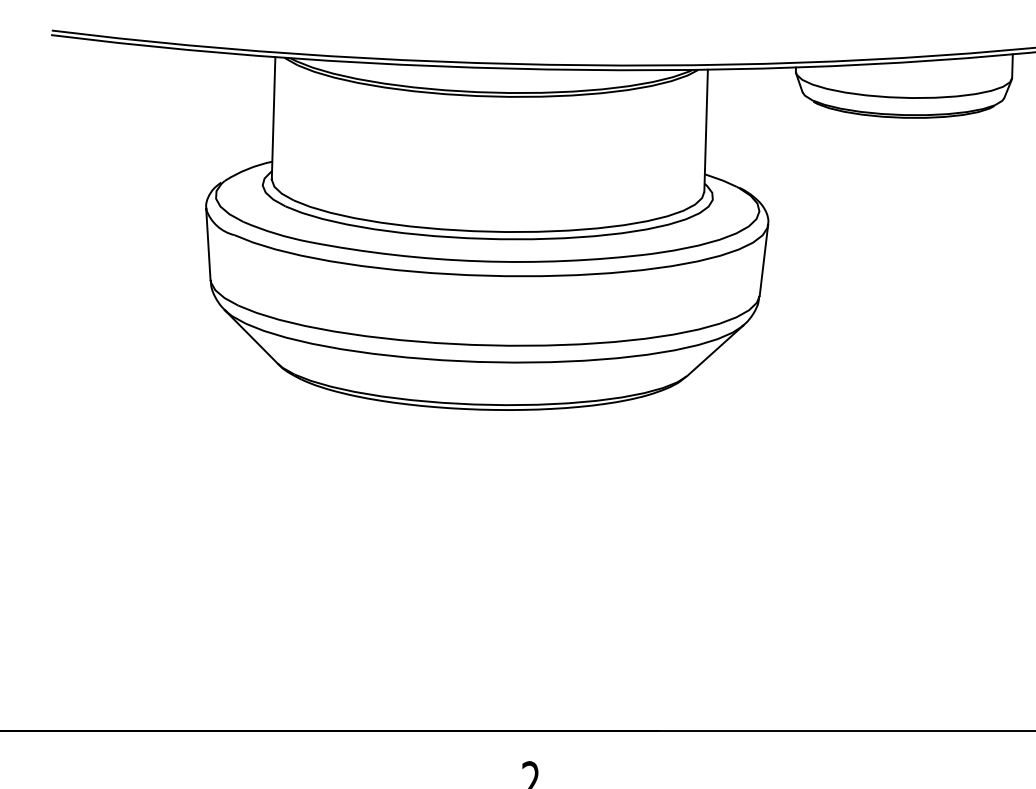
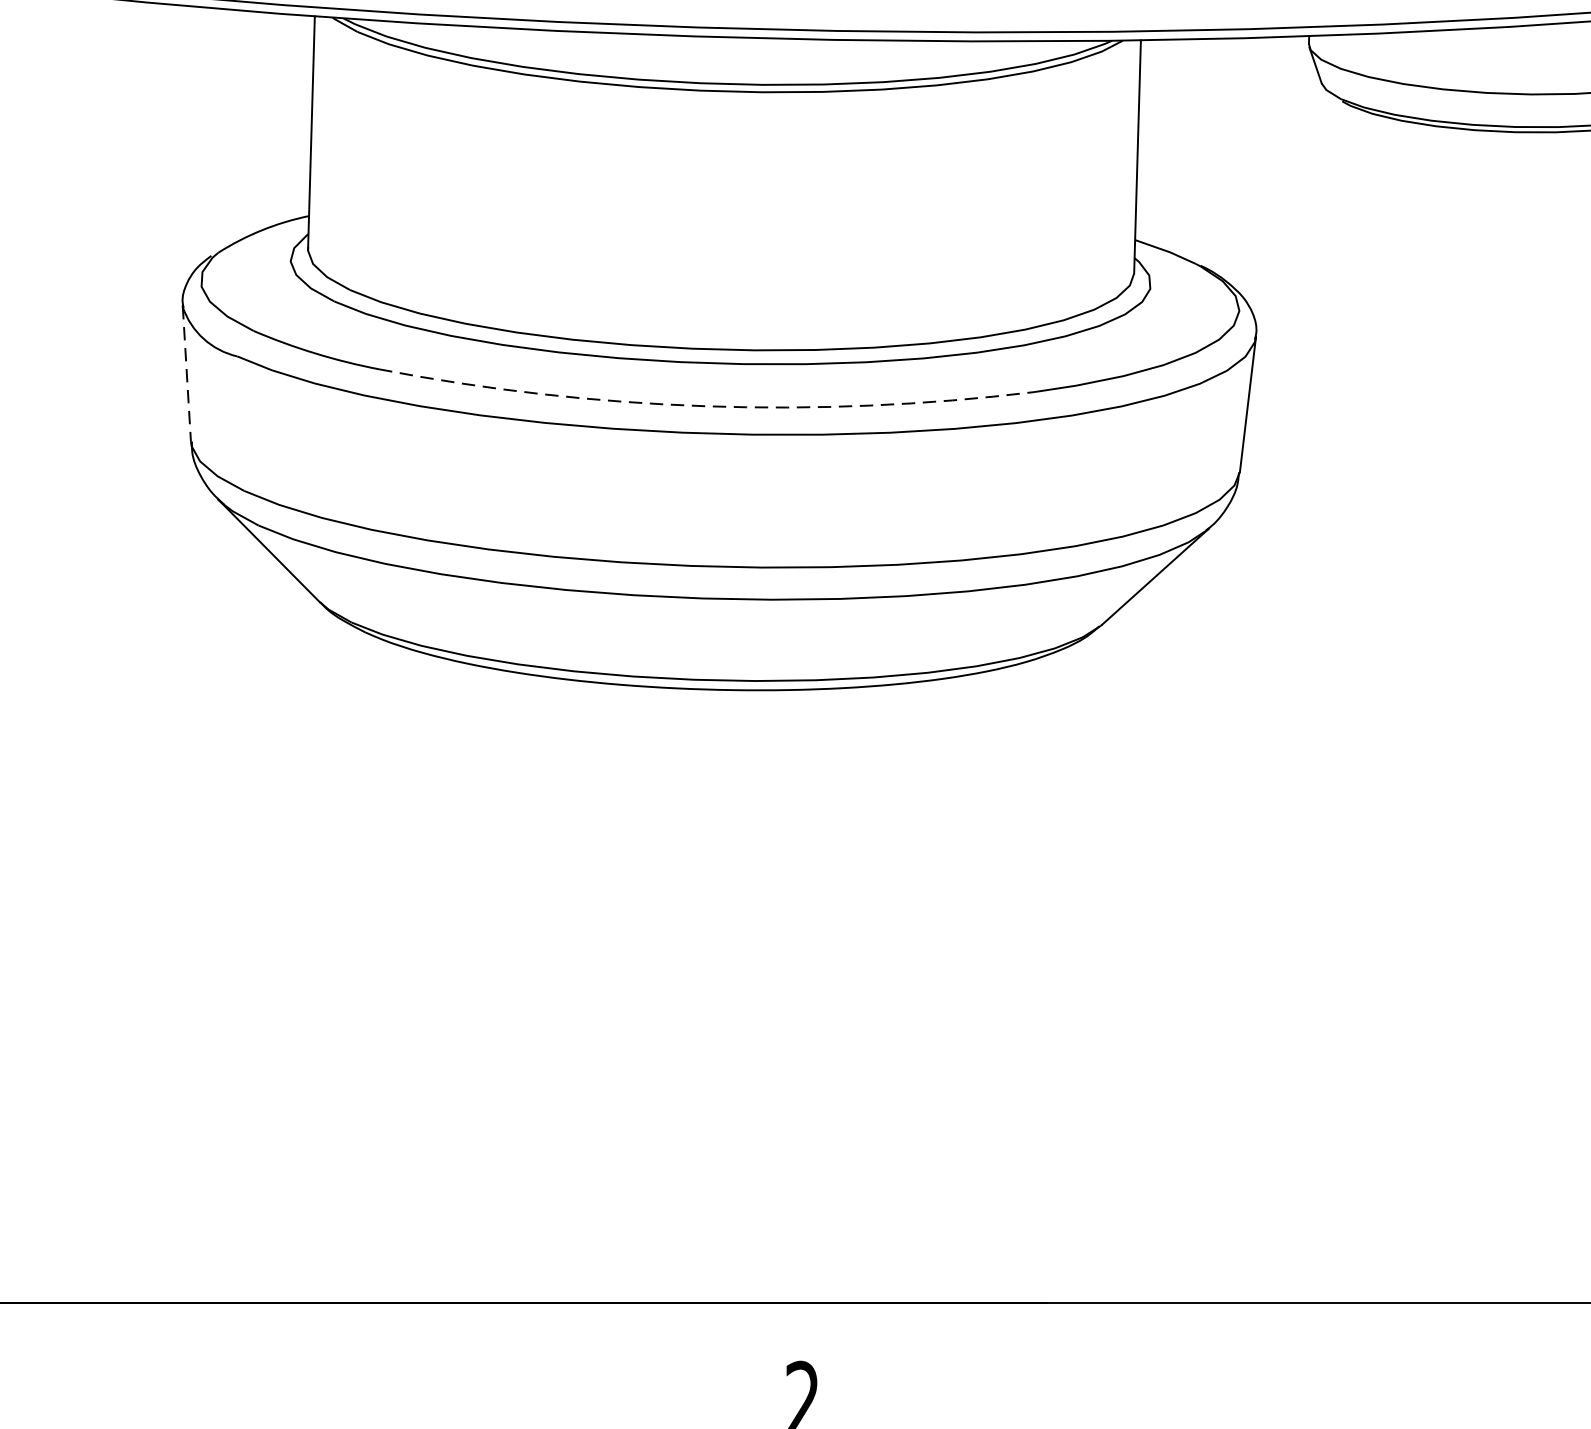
line: (208, 244) -> (187, 374), solid -> dashed
arc: (480, 261) -> (706, 406), solid -> dashed

